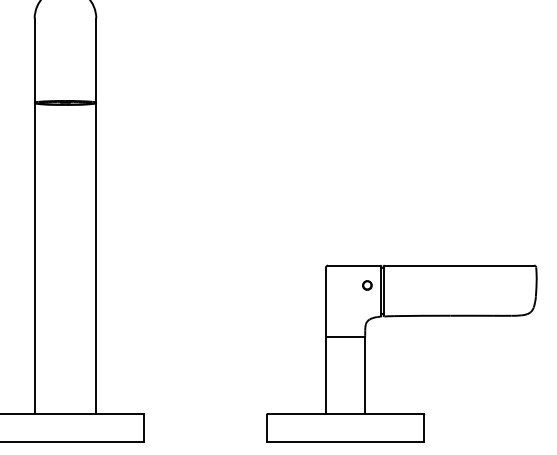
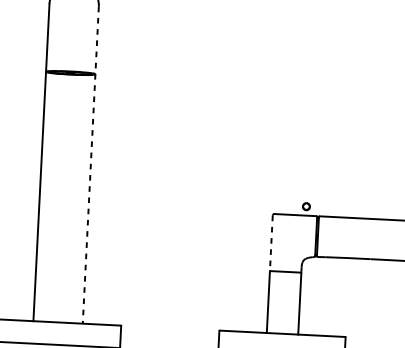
line: (96, 216) -> (90, 165), solid -> dashed
part: (367, 285) -> (306, 206), moved
line: (325, 302) -> (270, 243), solid -> dashed

